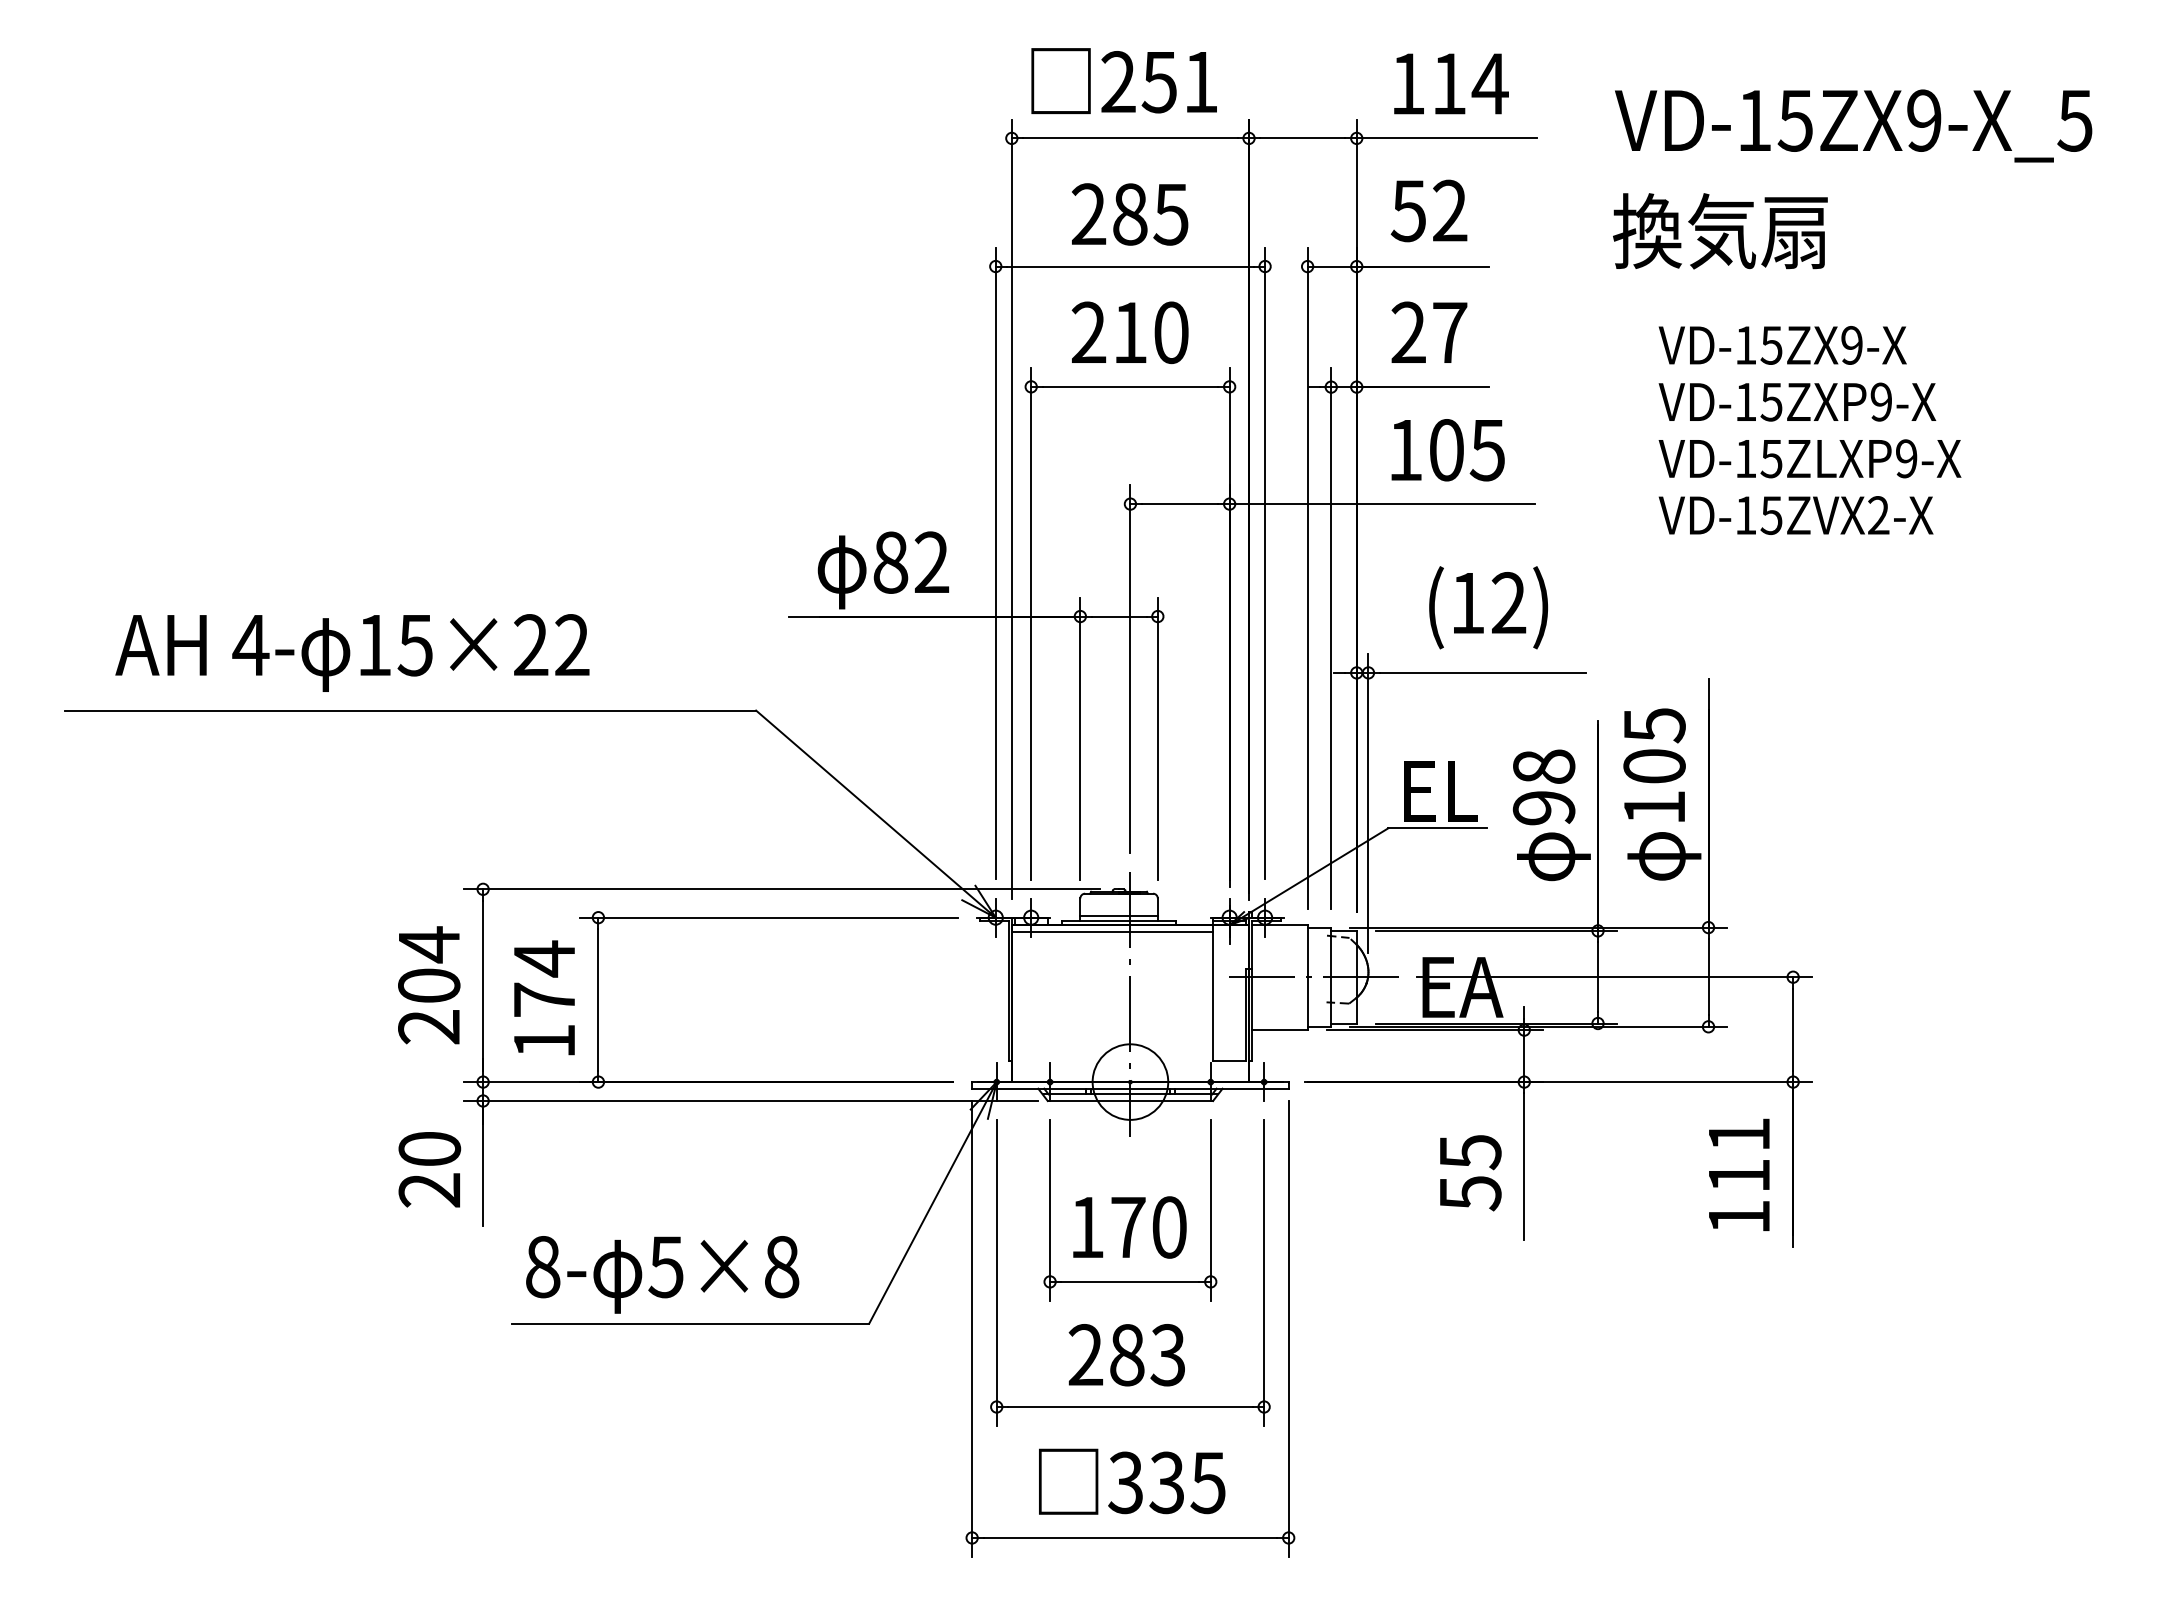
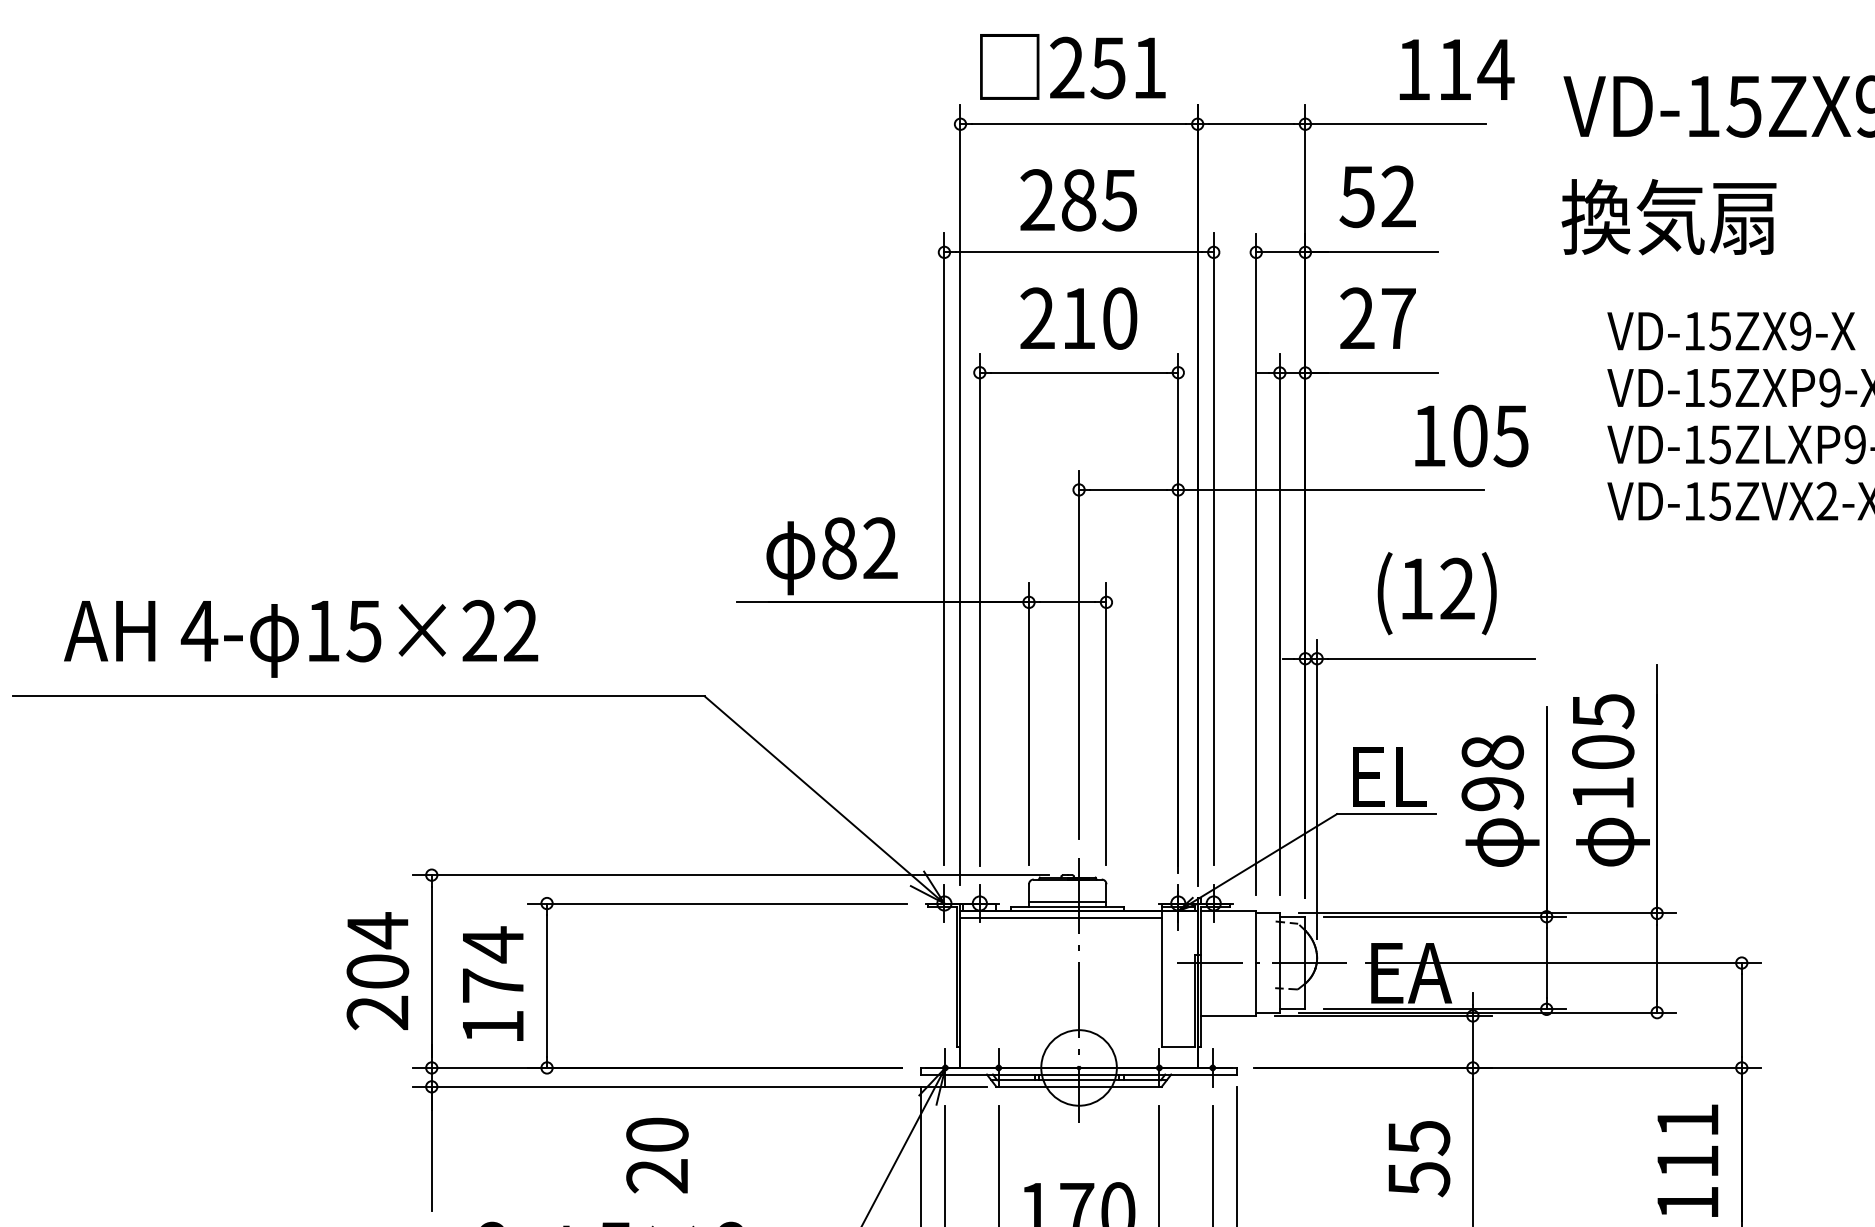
text: (1451, 83) -> (1457, 69), moved
text: (1447, 450) -> (1471, 436), moved
text: (429, 1169) -> (657, 1155), moved

